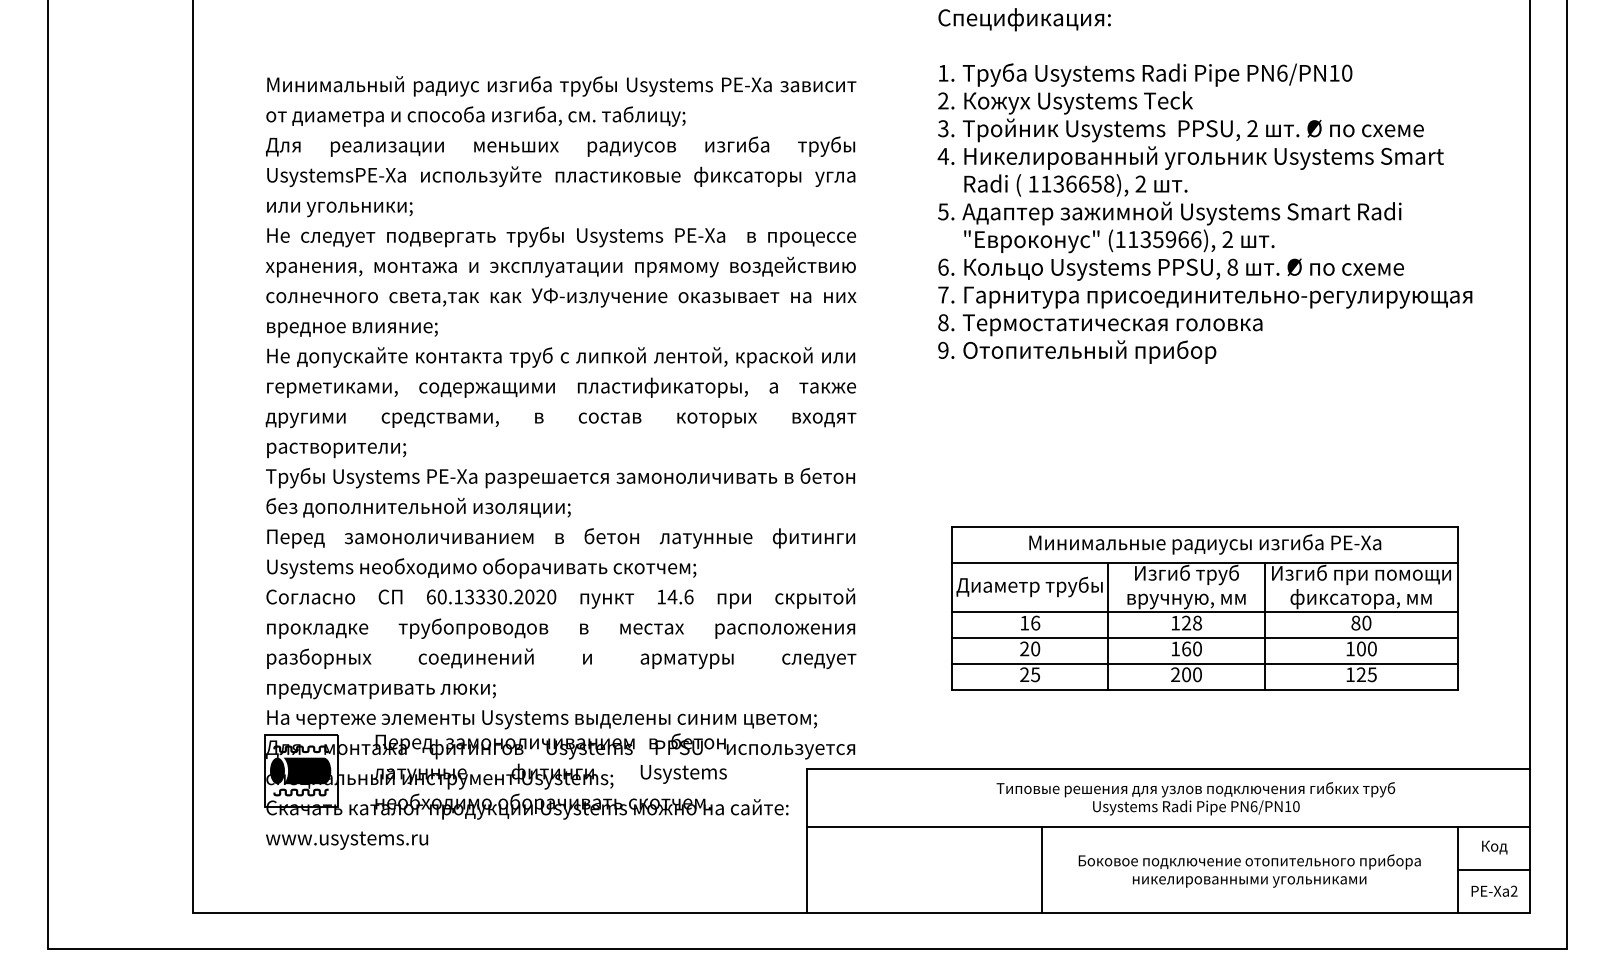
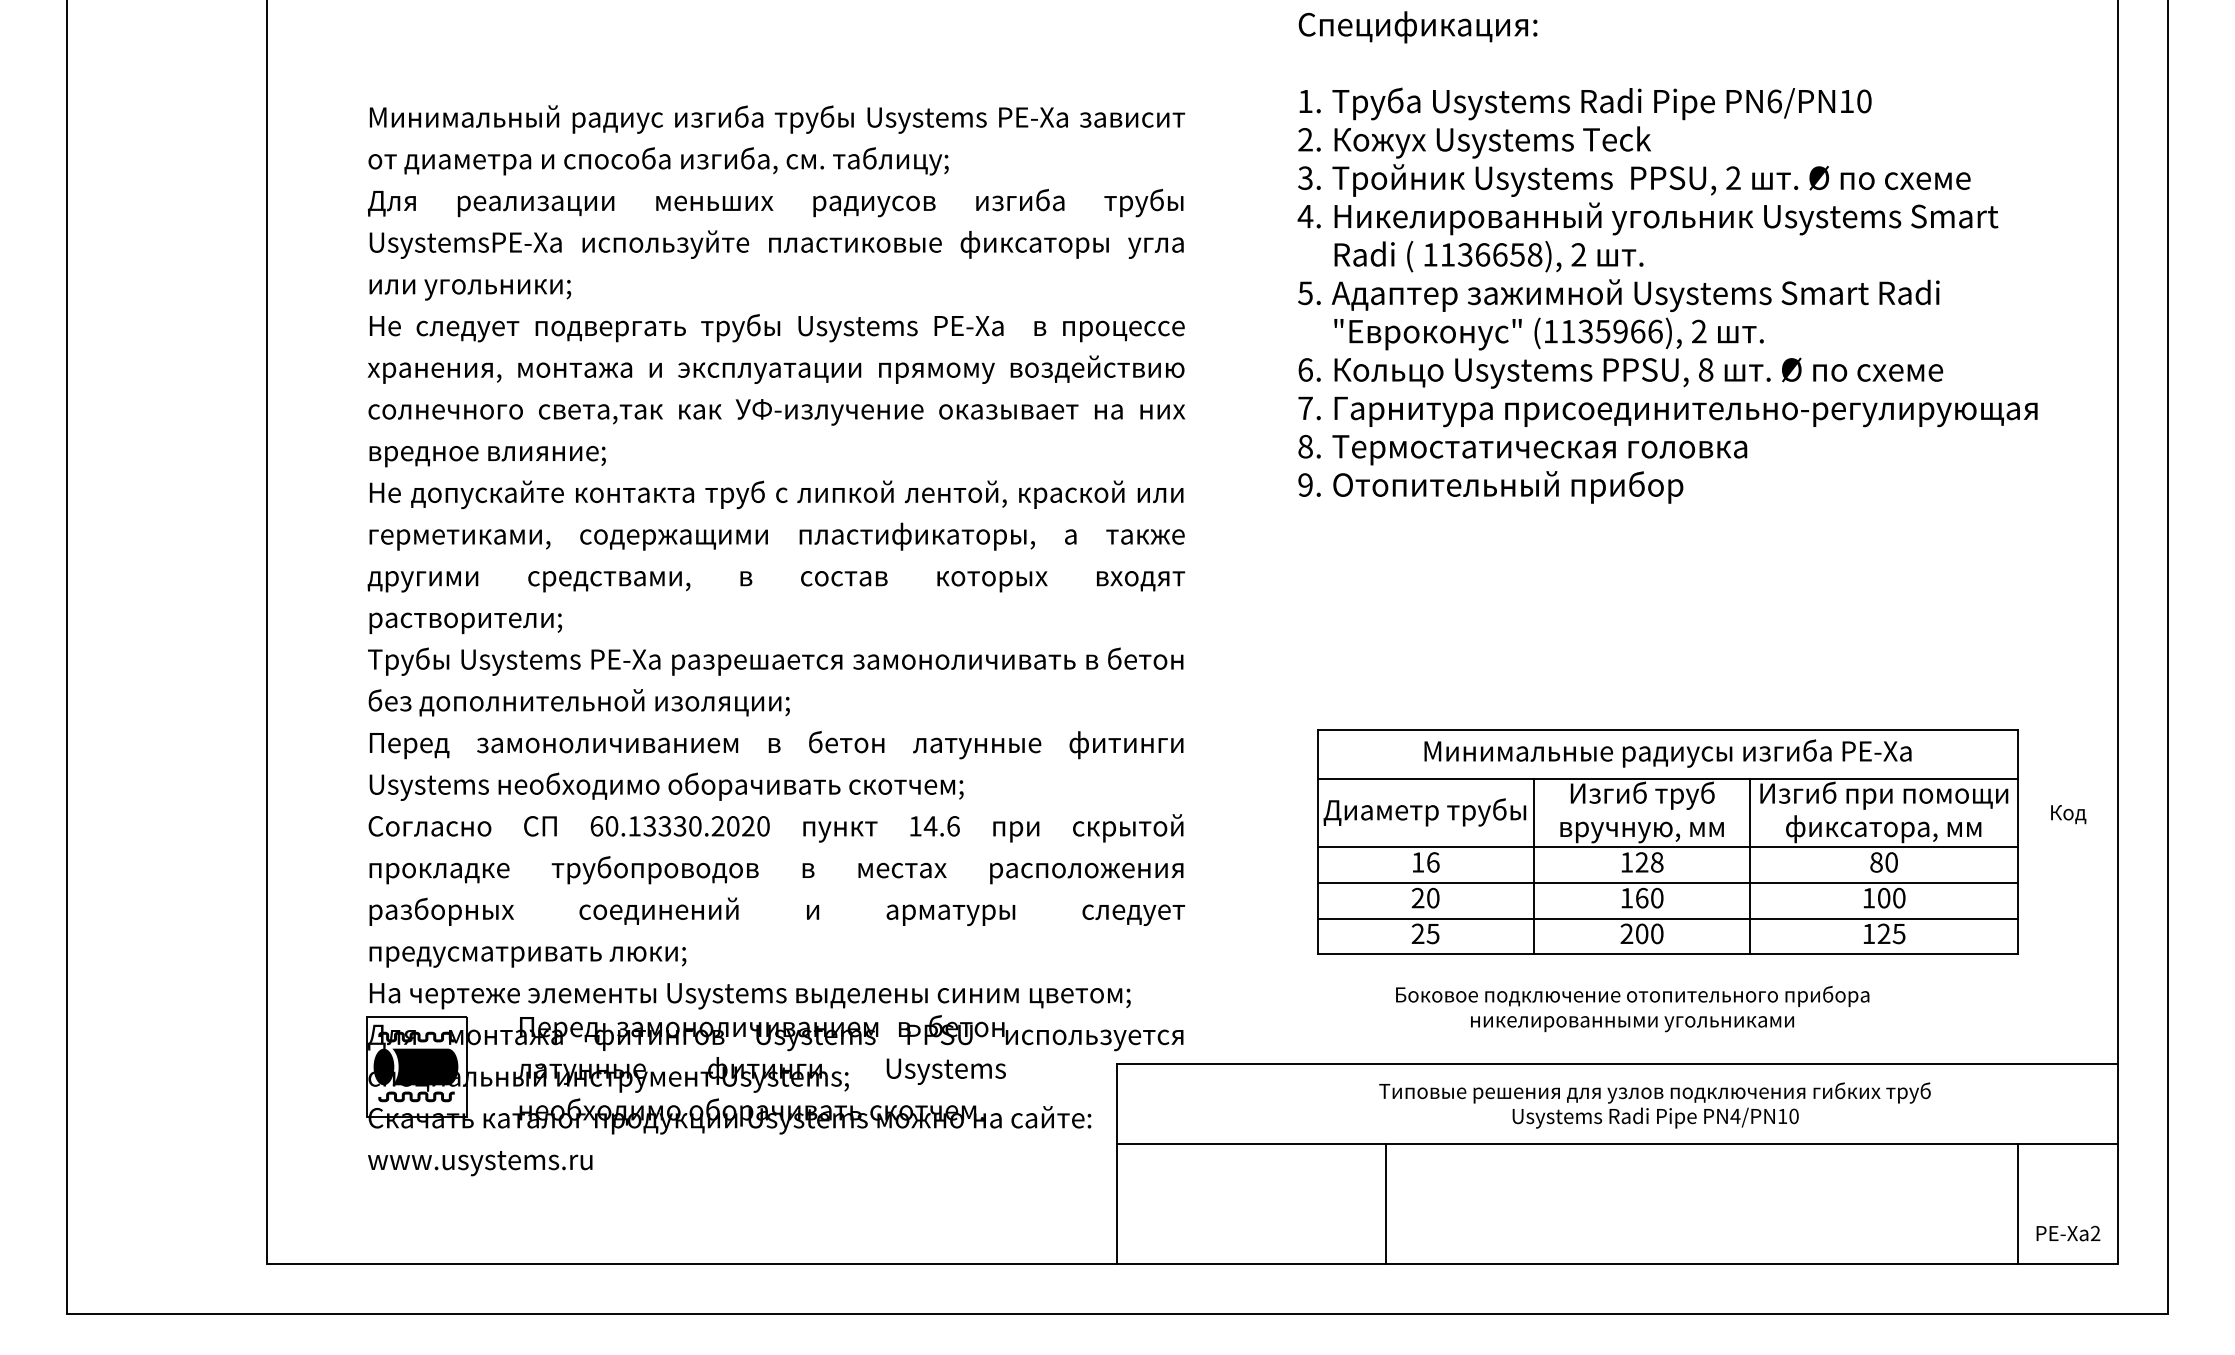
text: (1253, 806) -> (1734, 1116), PN6/PN10 -> PN4/PN10
text: (1494, 847) -> (2068, 814), moved
line: (1042, 869) -> (1385, 1203), moved
line: (1494, 869) -> (2068, 1203), removed
text: (1249, 870) -> (1632, 1008), moved

